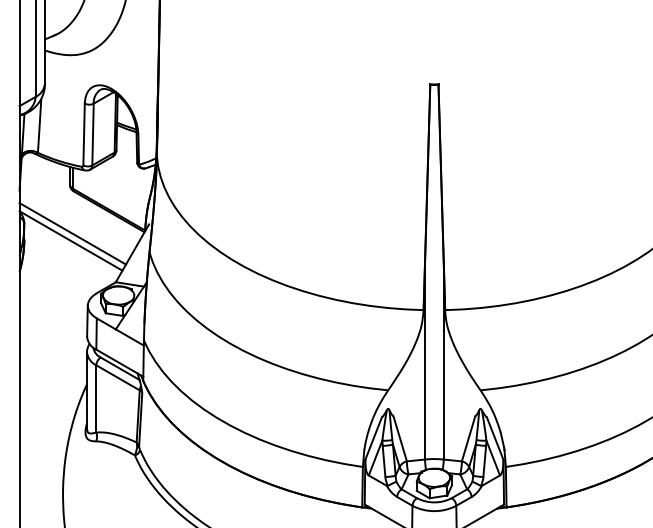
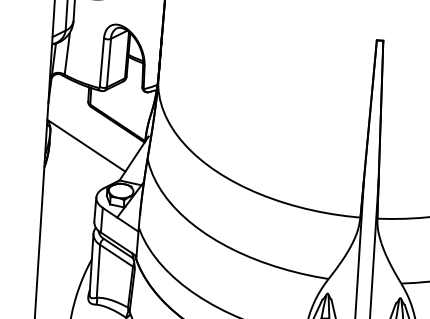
line: (72, 233) -> (87, 139), removed

